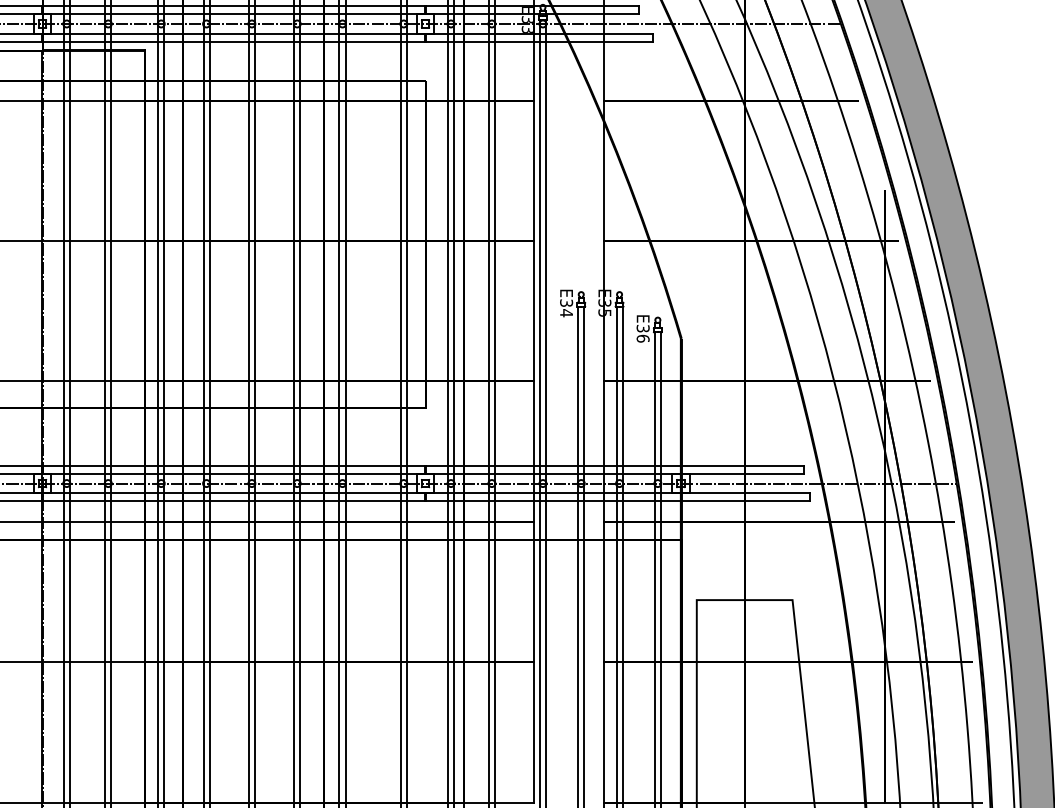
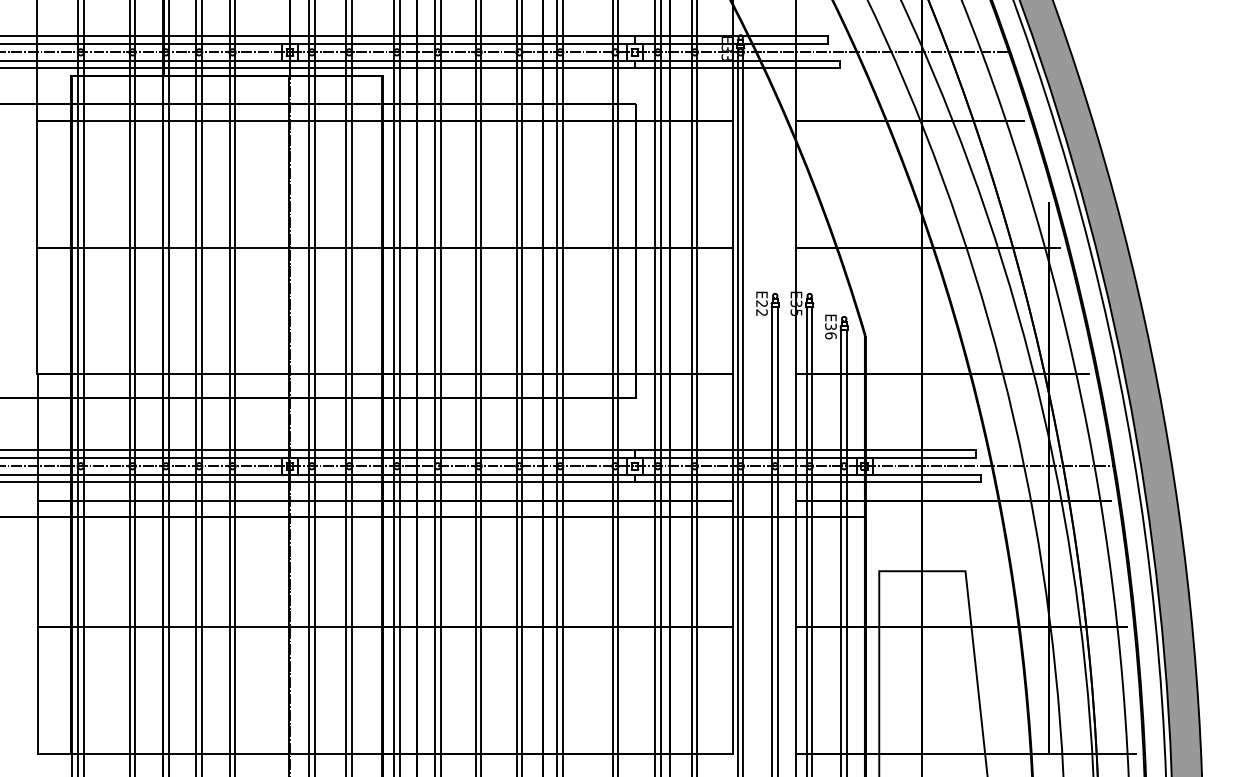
text: (566, 308) -> (761, 308), E34 -> E22

